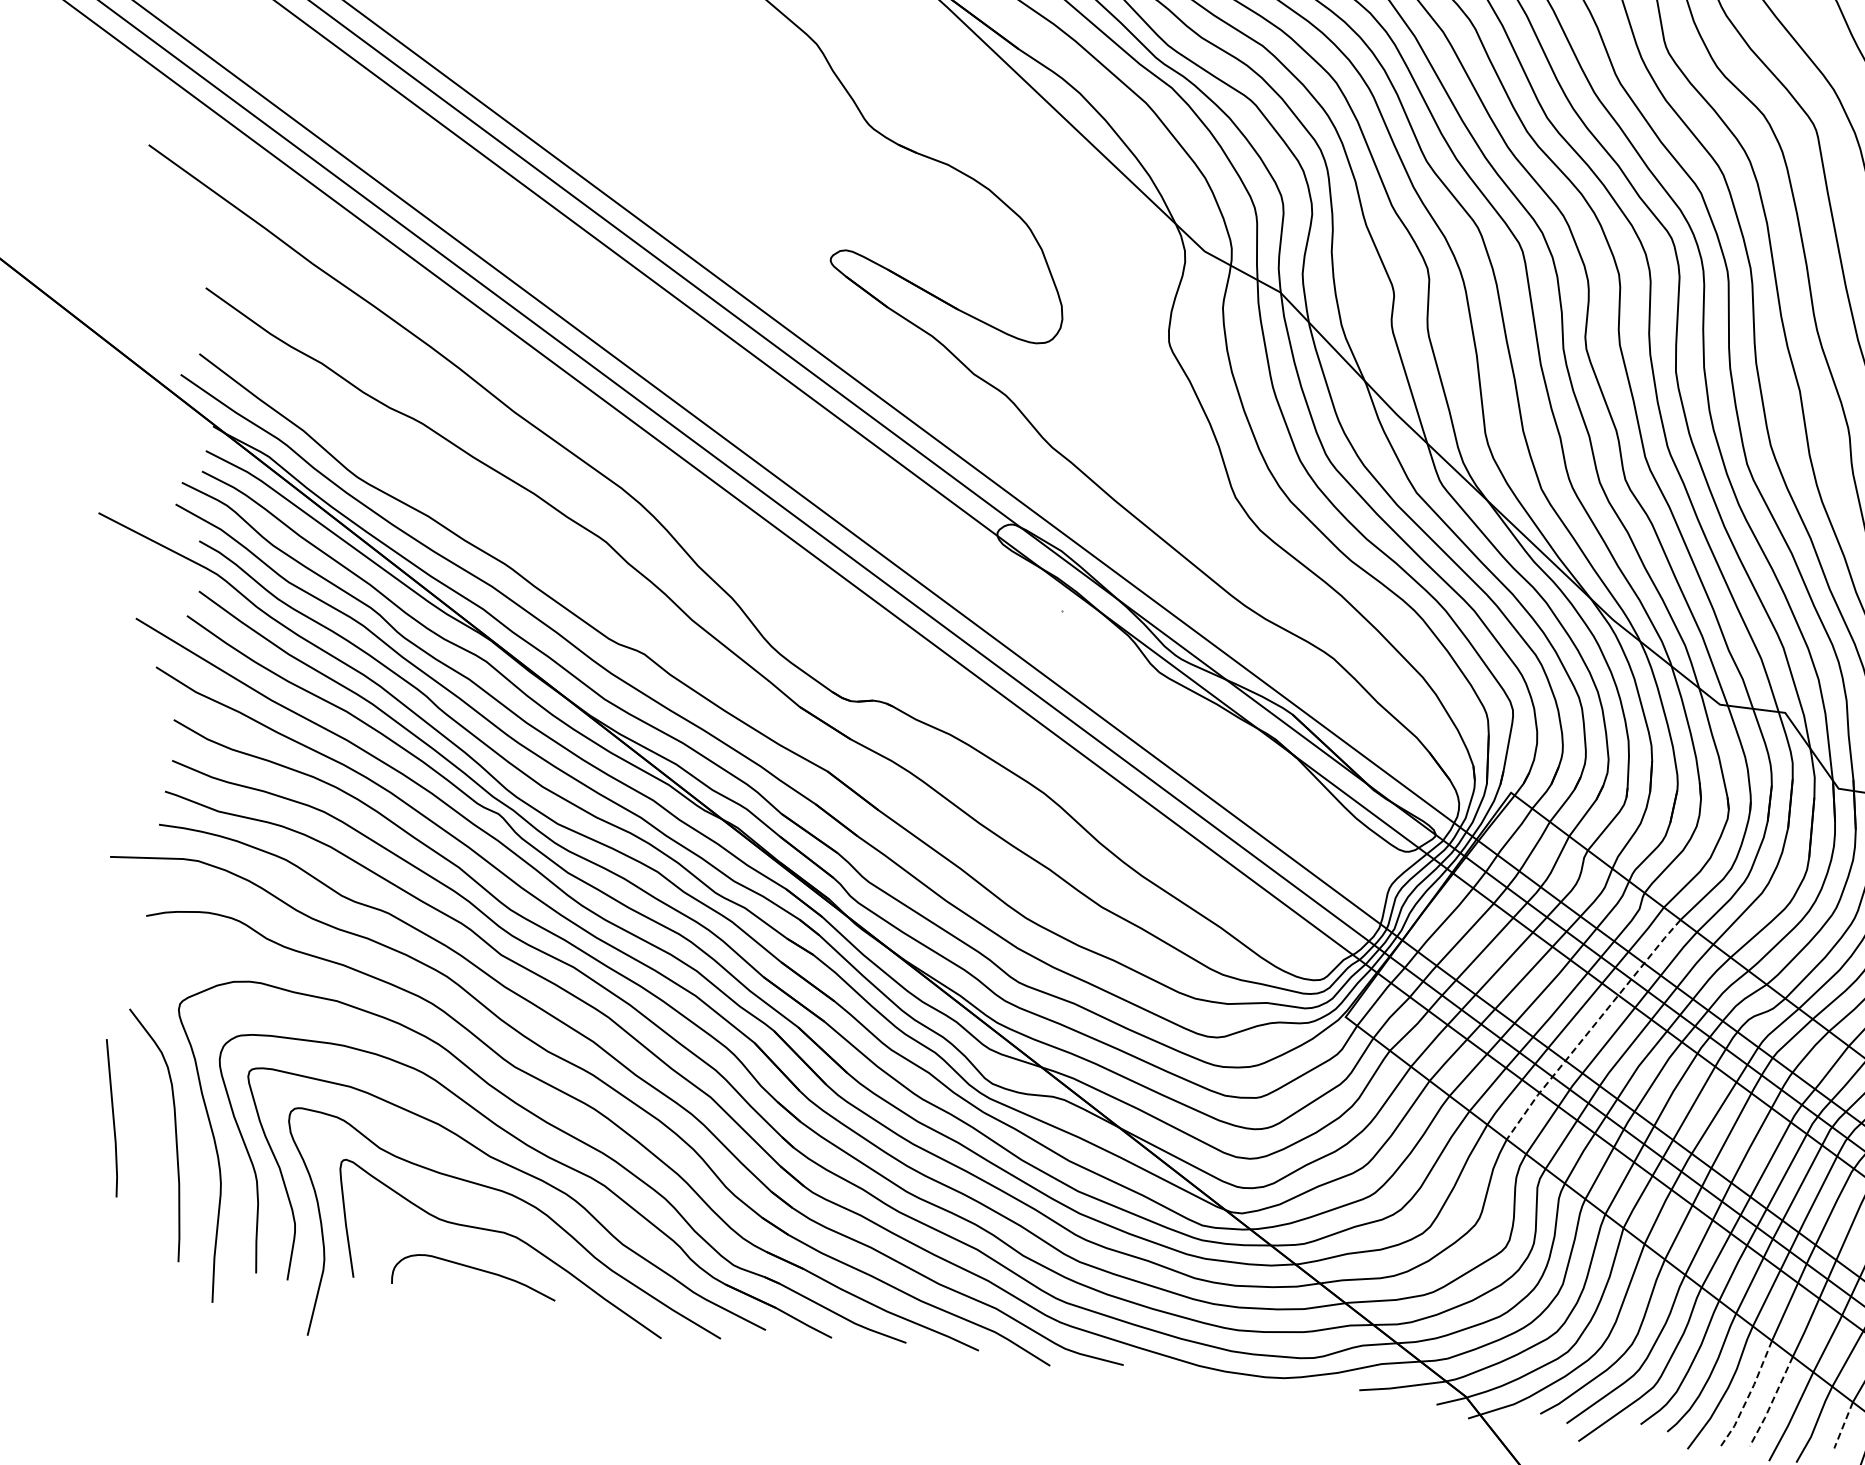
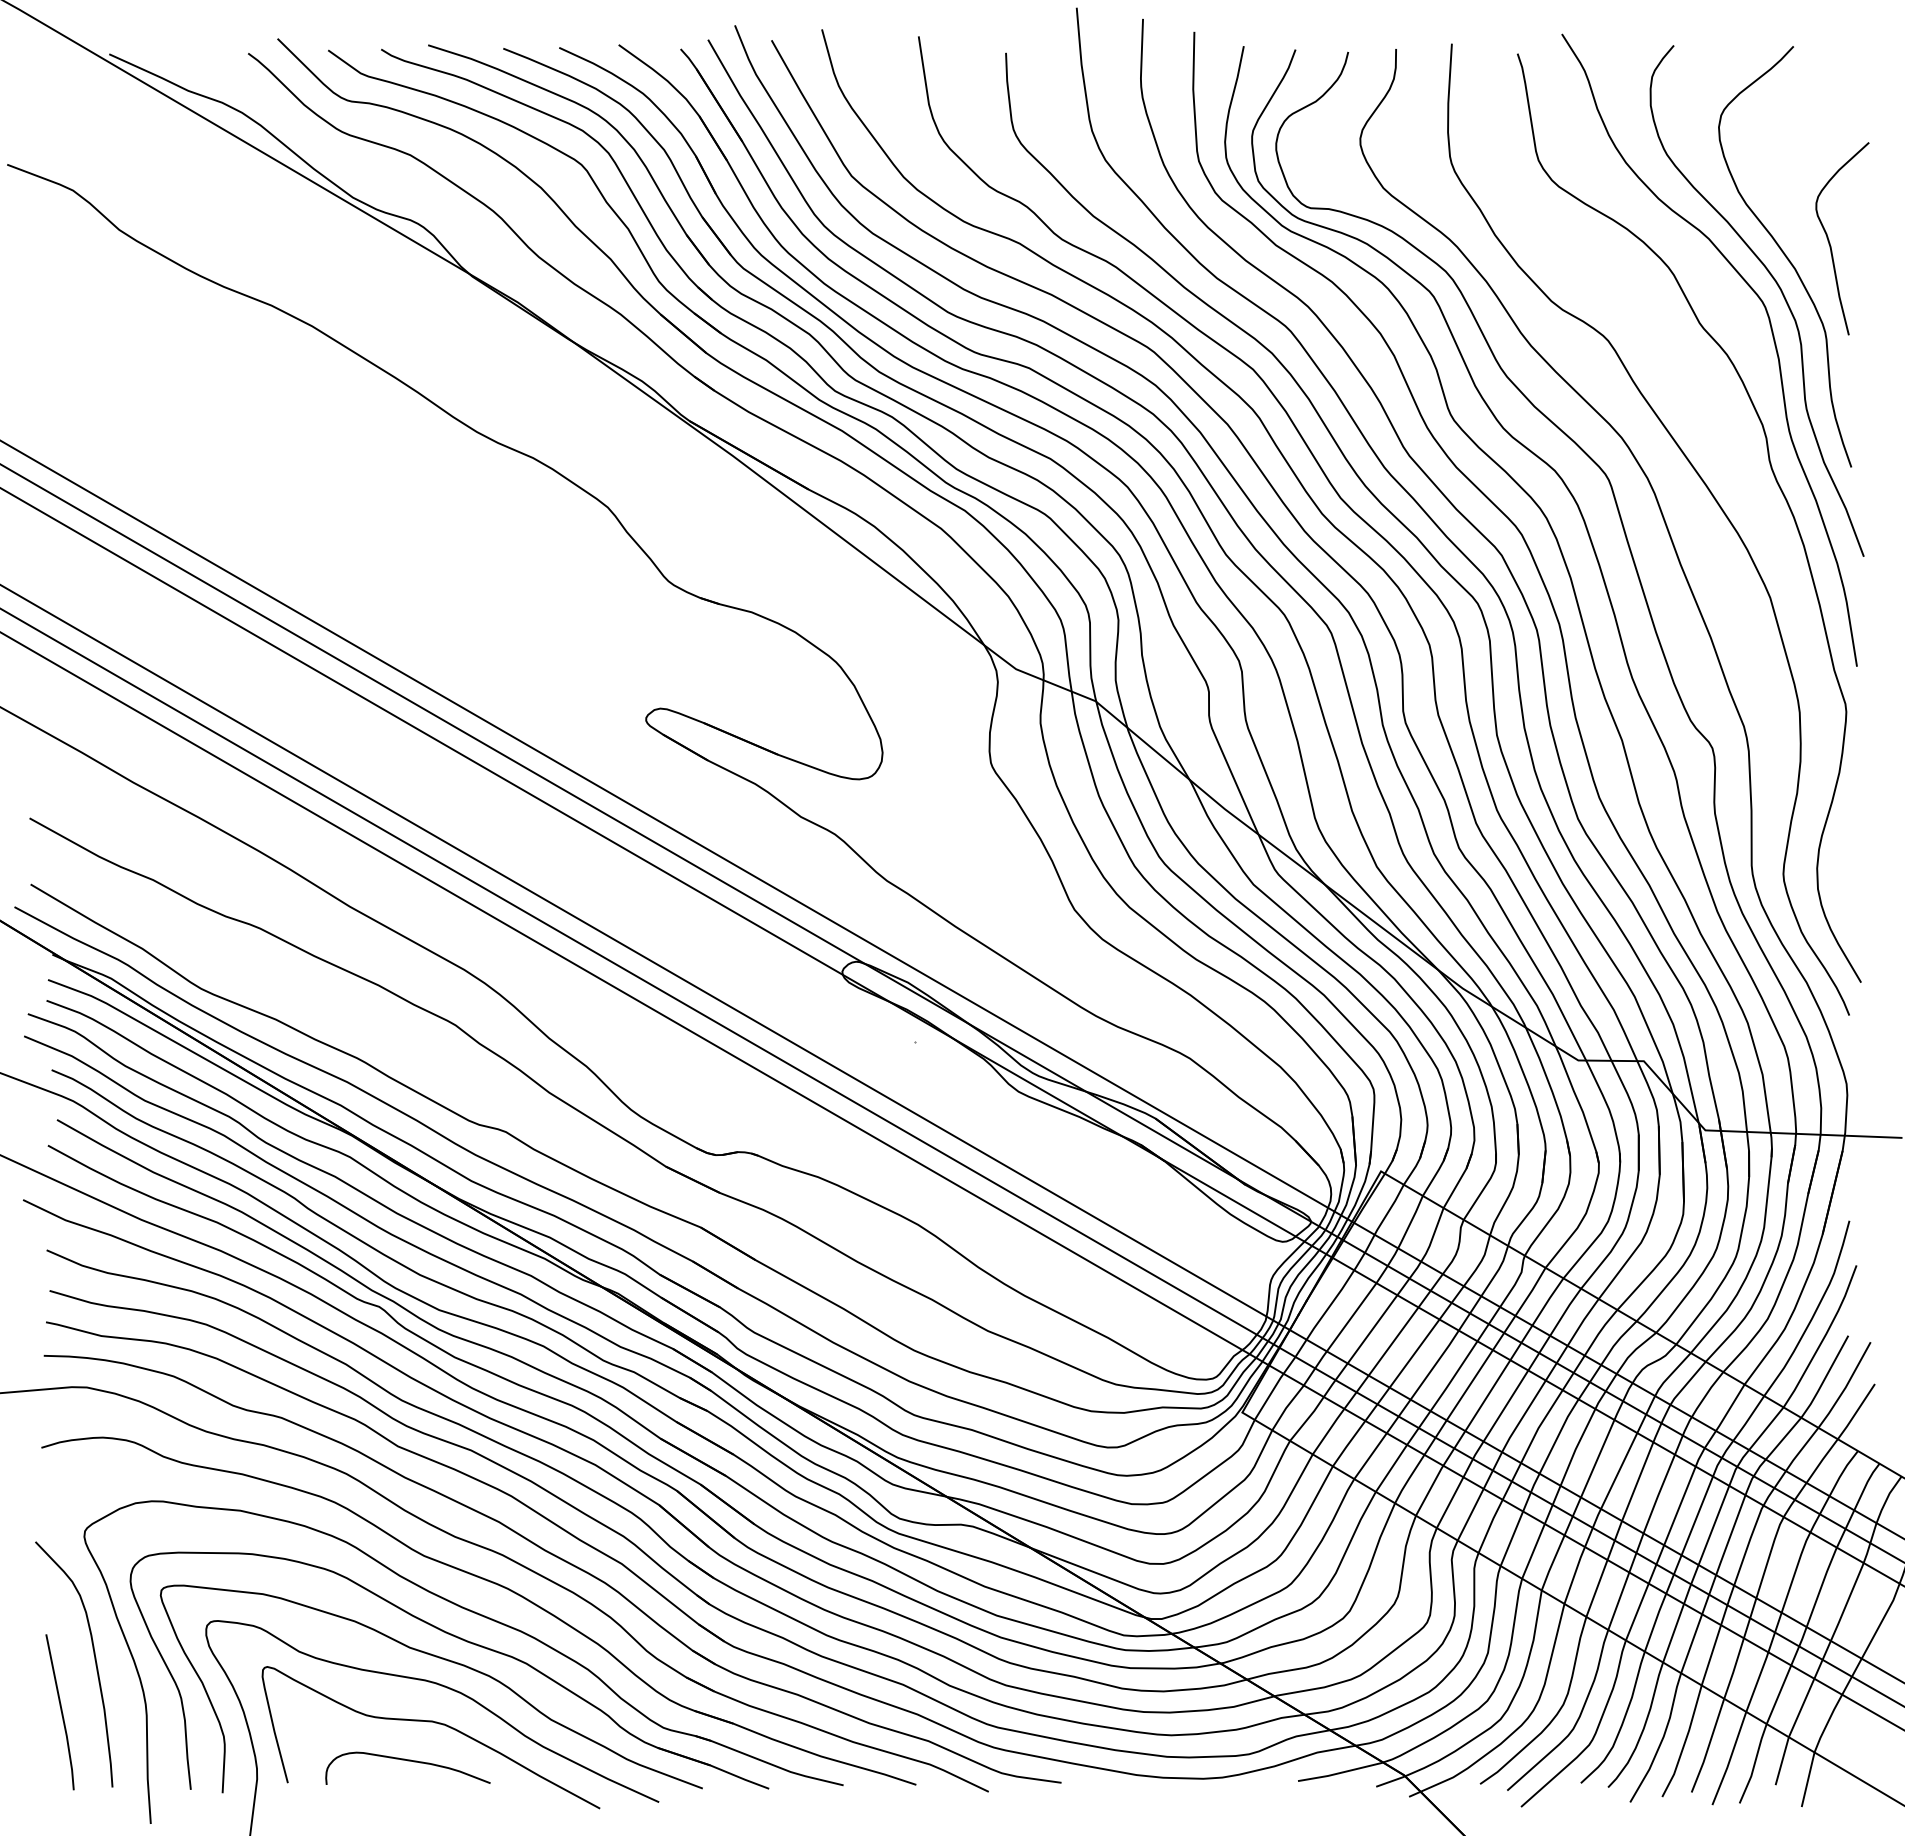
line: (1591, 1027) -> (1487, 1395), dashed -> solid
line: (112, 1117) -> (60, 1711), moved
line: (1748, 1395) -> (1684, 1742), dashed -> solid
line: (1771, 1403) -> (1708, 1747), dashed -> solid
line: (1843, 1425) -> (1782, 1761), dashed -> solid

